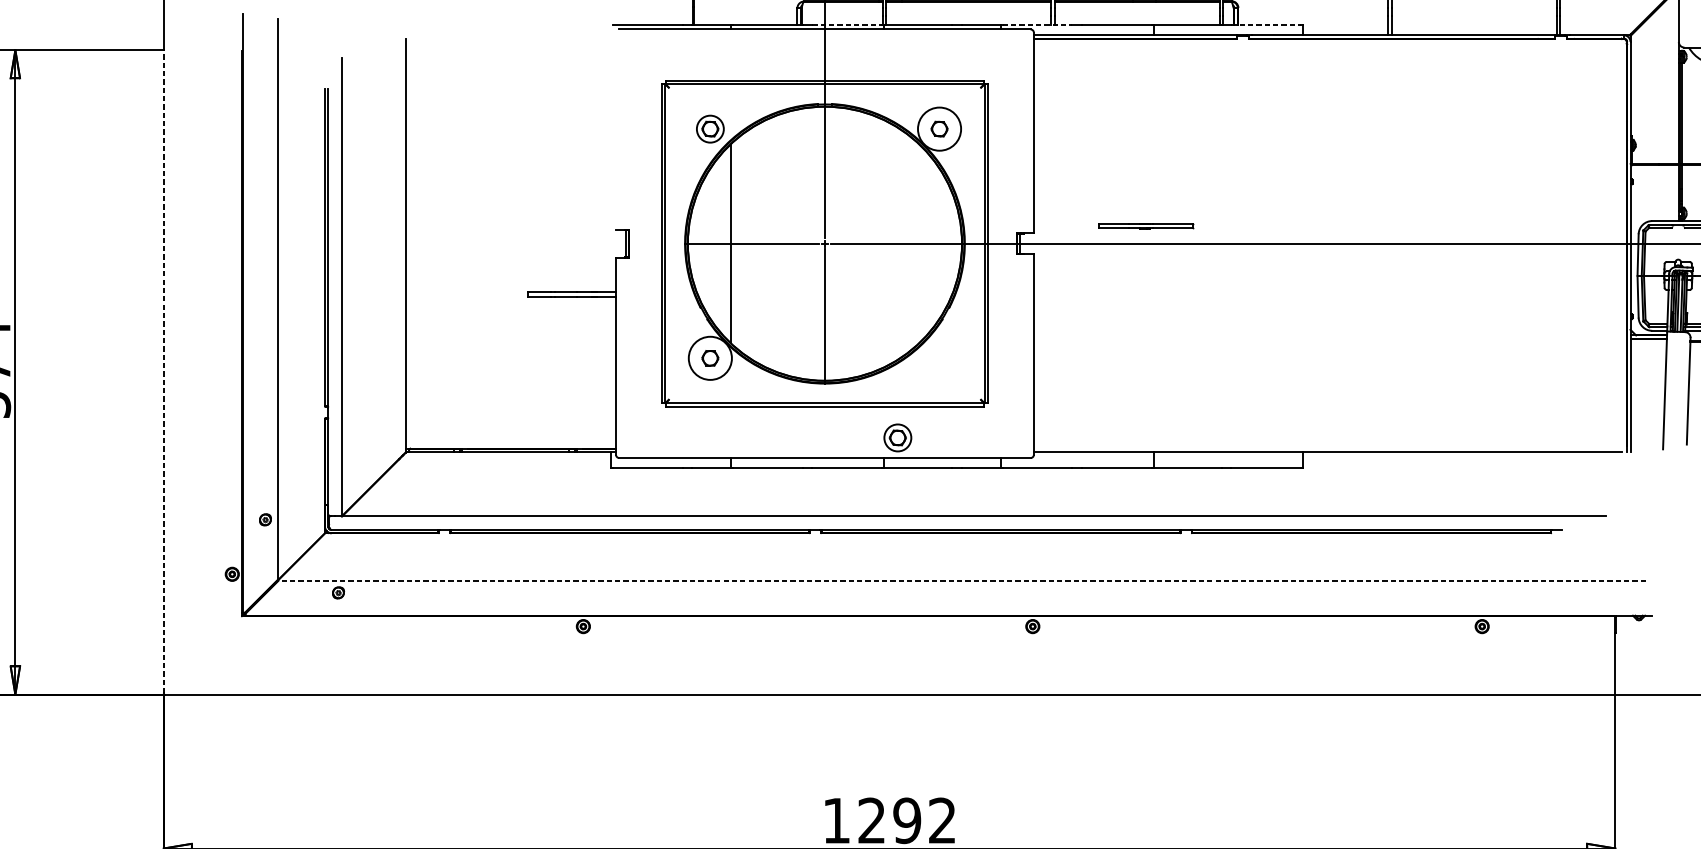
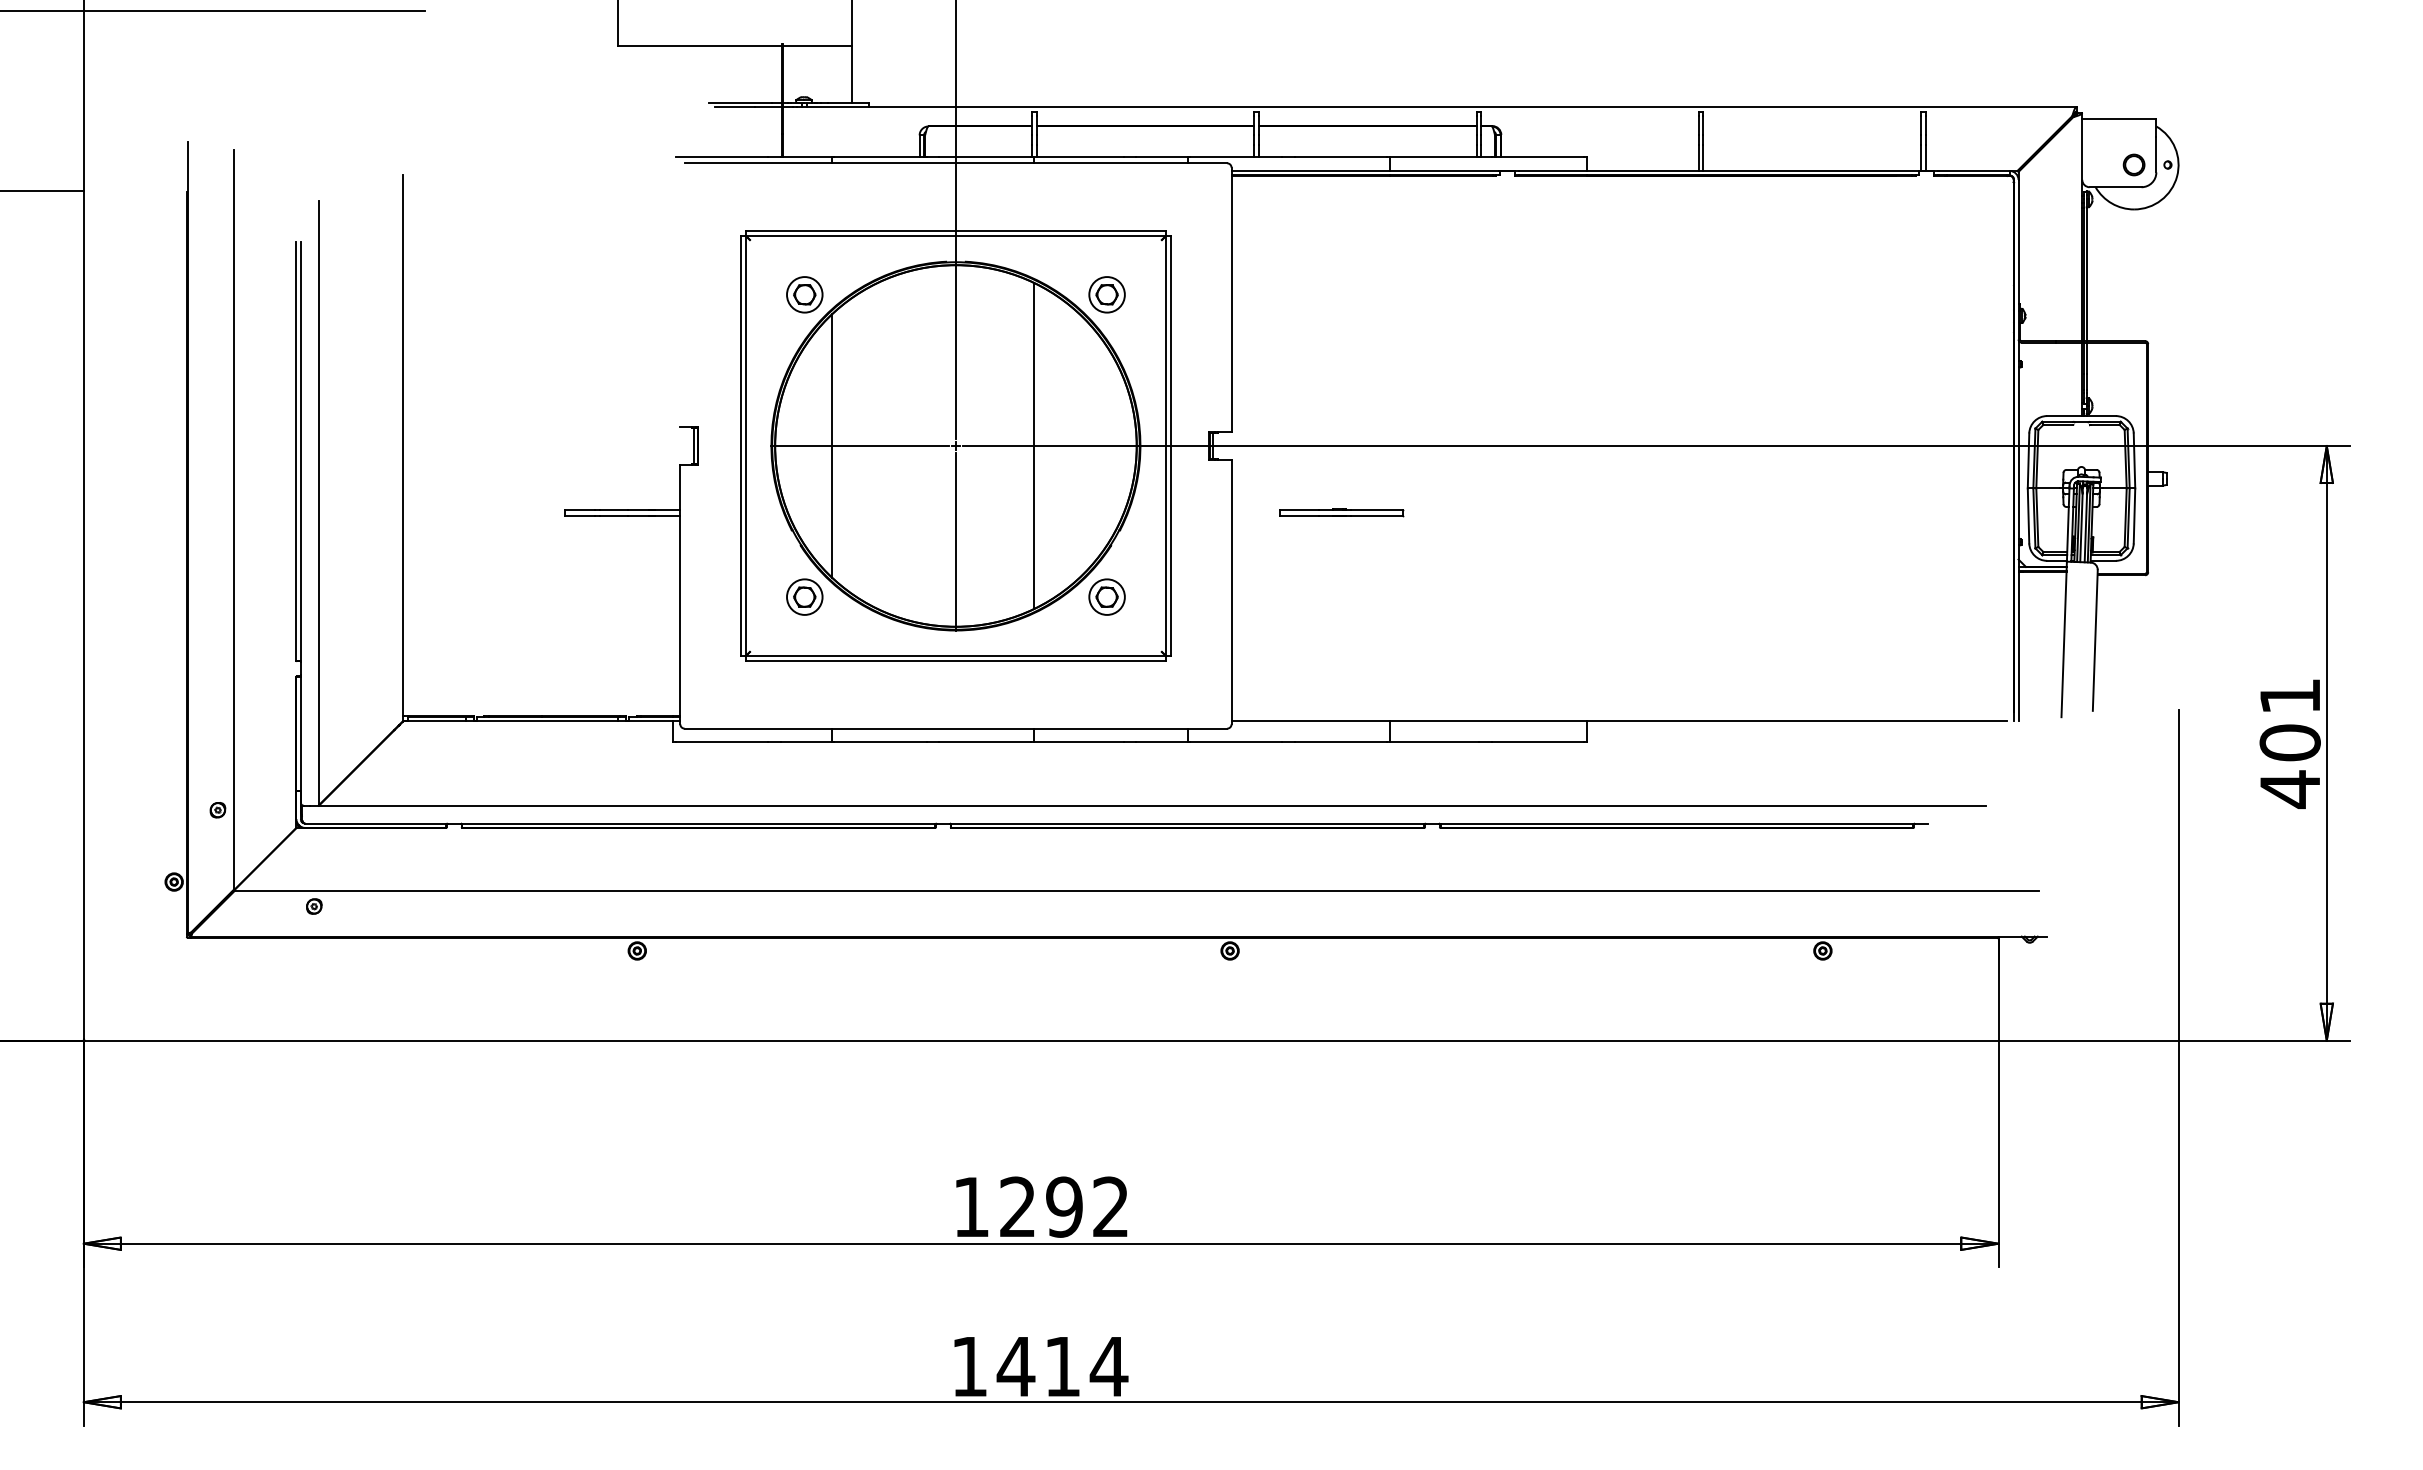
line: (847, 24) -> (985, 156), dashed -> solid
line: (1037, 24) -> (1236, 156), dashed -> solid
line: (1266, 24) -> (1538, 156), dashed -> solid
circle: (939, 128) -> (1106, 294), size x0.62
part: (1146, 225) -> (1341, 512), moved
line: (884, 243) -> (1034, 445), added
circle: (710, 357) -> (804, 596), size x0.62
line: (163, 371) -> (83, 614), dashed -> solid
part: (897, 437) -> (1106, 596), moved
line: (961, 580) -> (1136, 890), dashed -> solid

